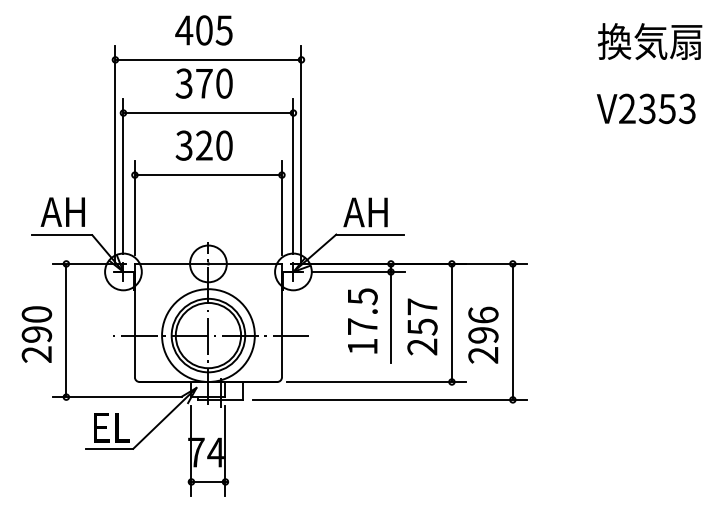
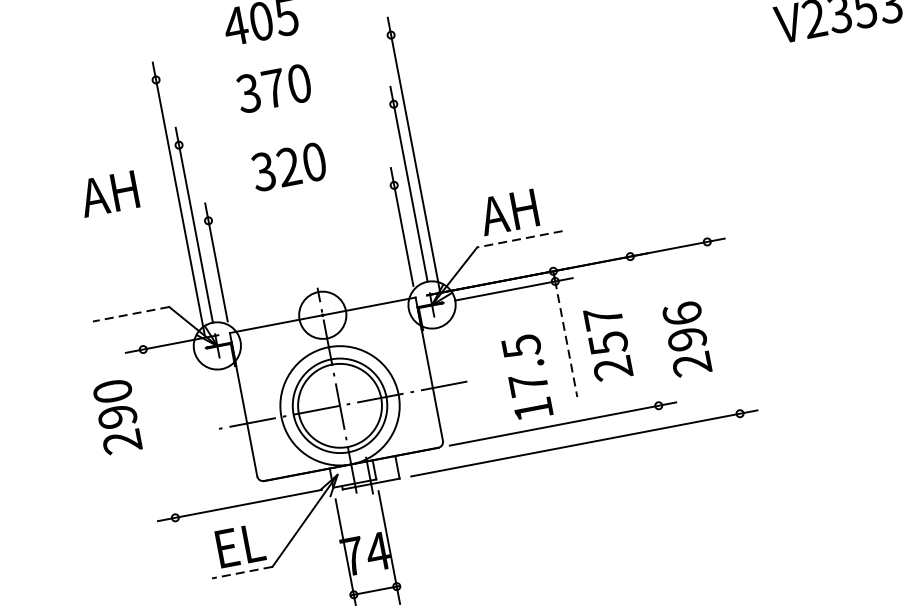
line: (208, 59) -> (273, 57), removed
line: (208, 113) -> (286, 125), removed
line: (208, 175) -> (301, 203), removed
text: (62, 211) -> (108, 193), moved
line: (370, 234) -> (520, 239), solid -> dashed
line: (61, 235) -> (130, 314), solid -> dashed
line: (390, 317) -> (565, 339), solid -> dashed
text: (362, 320) -> (526, 376), moved
line: (451, 322) -> (643, 330), removed
line: (66, 330) -> (159, 433), removed
line: (512, 331) -> (723, 327), removed
text: (36, 334) -> (117, 416), moved
line: (109, 448) -> (242, 572), solid -> dashed

